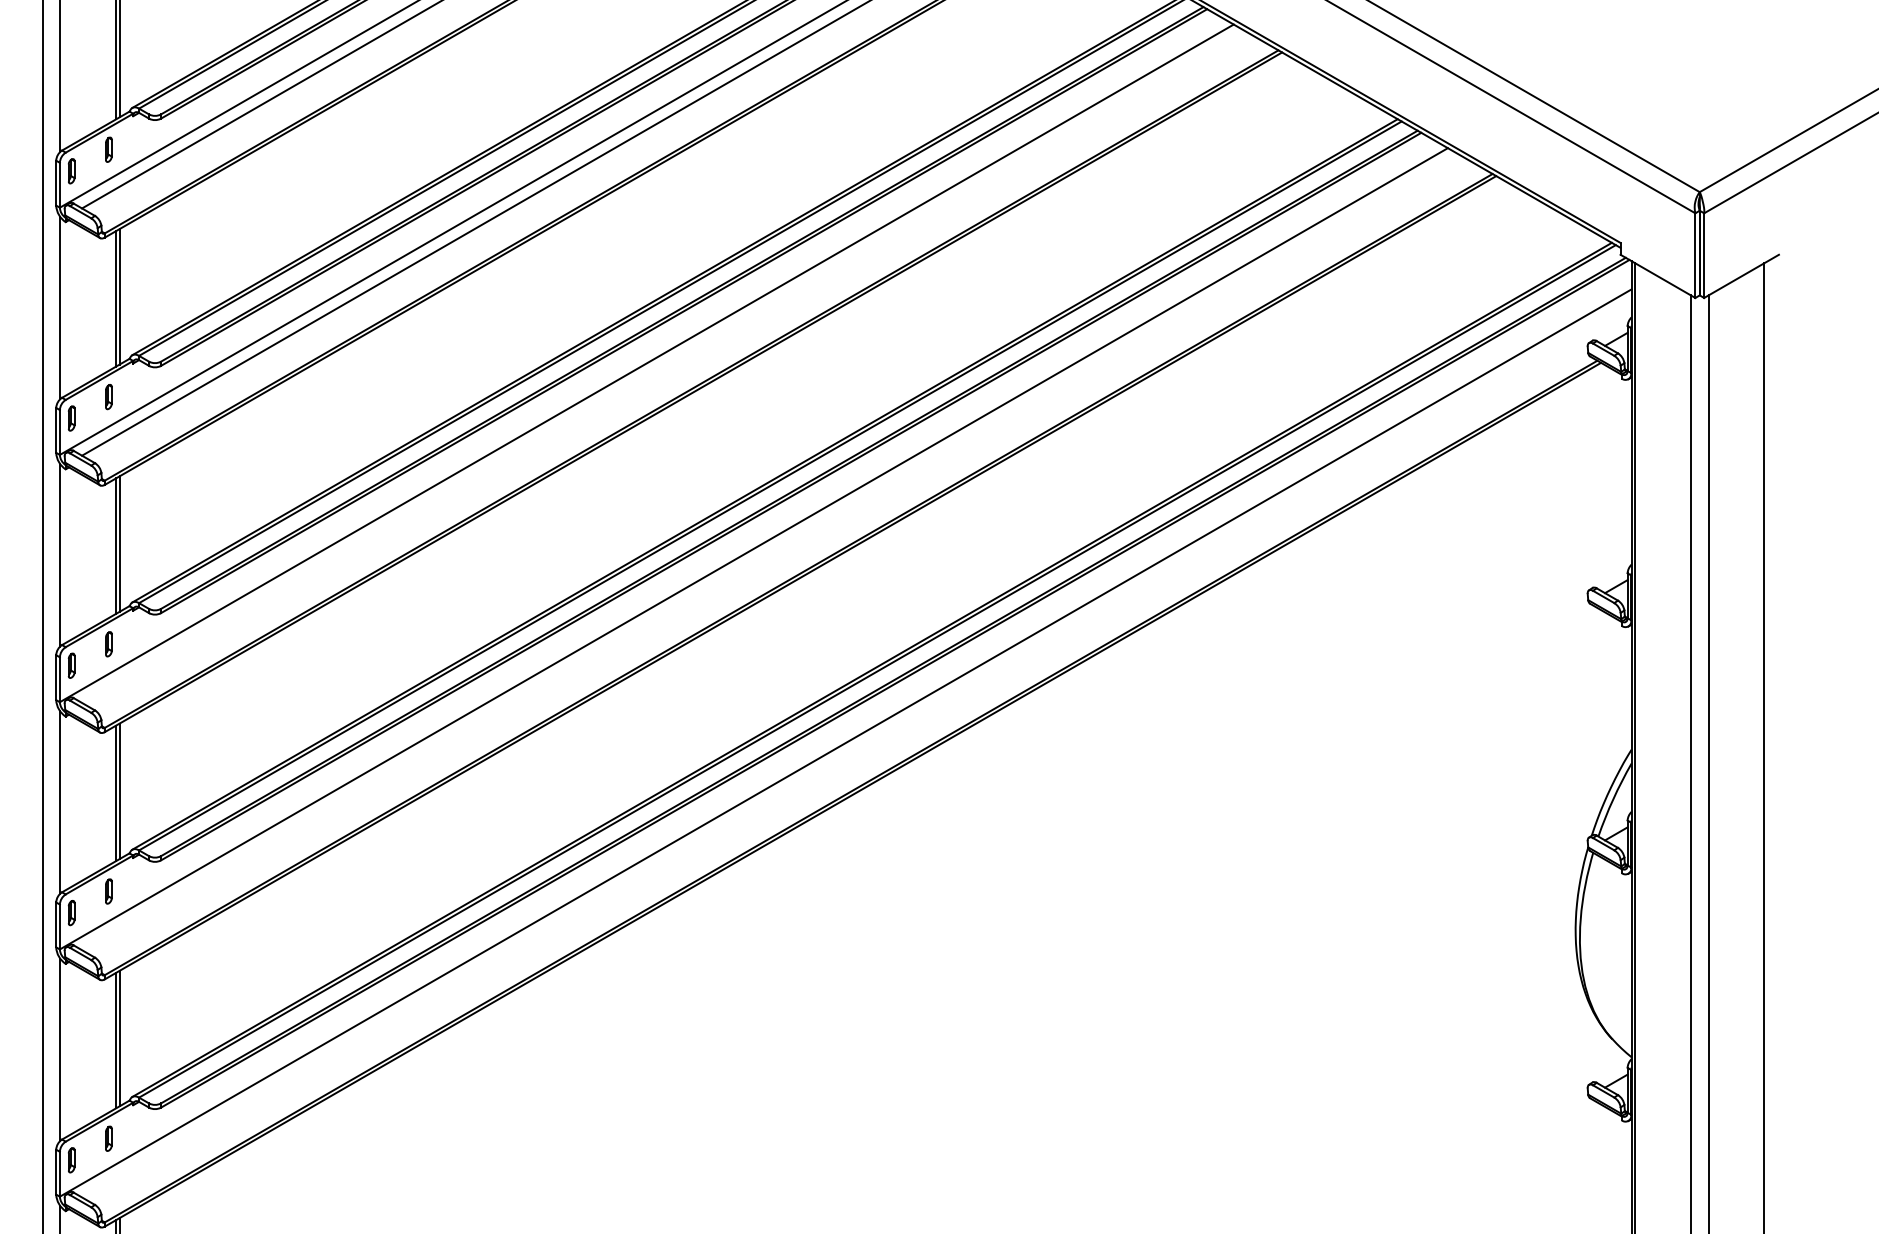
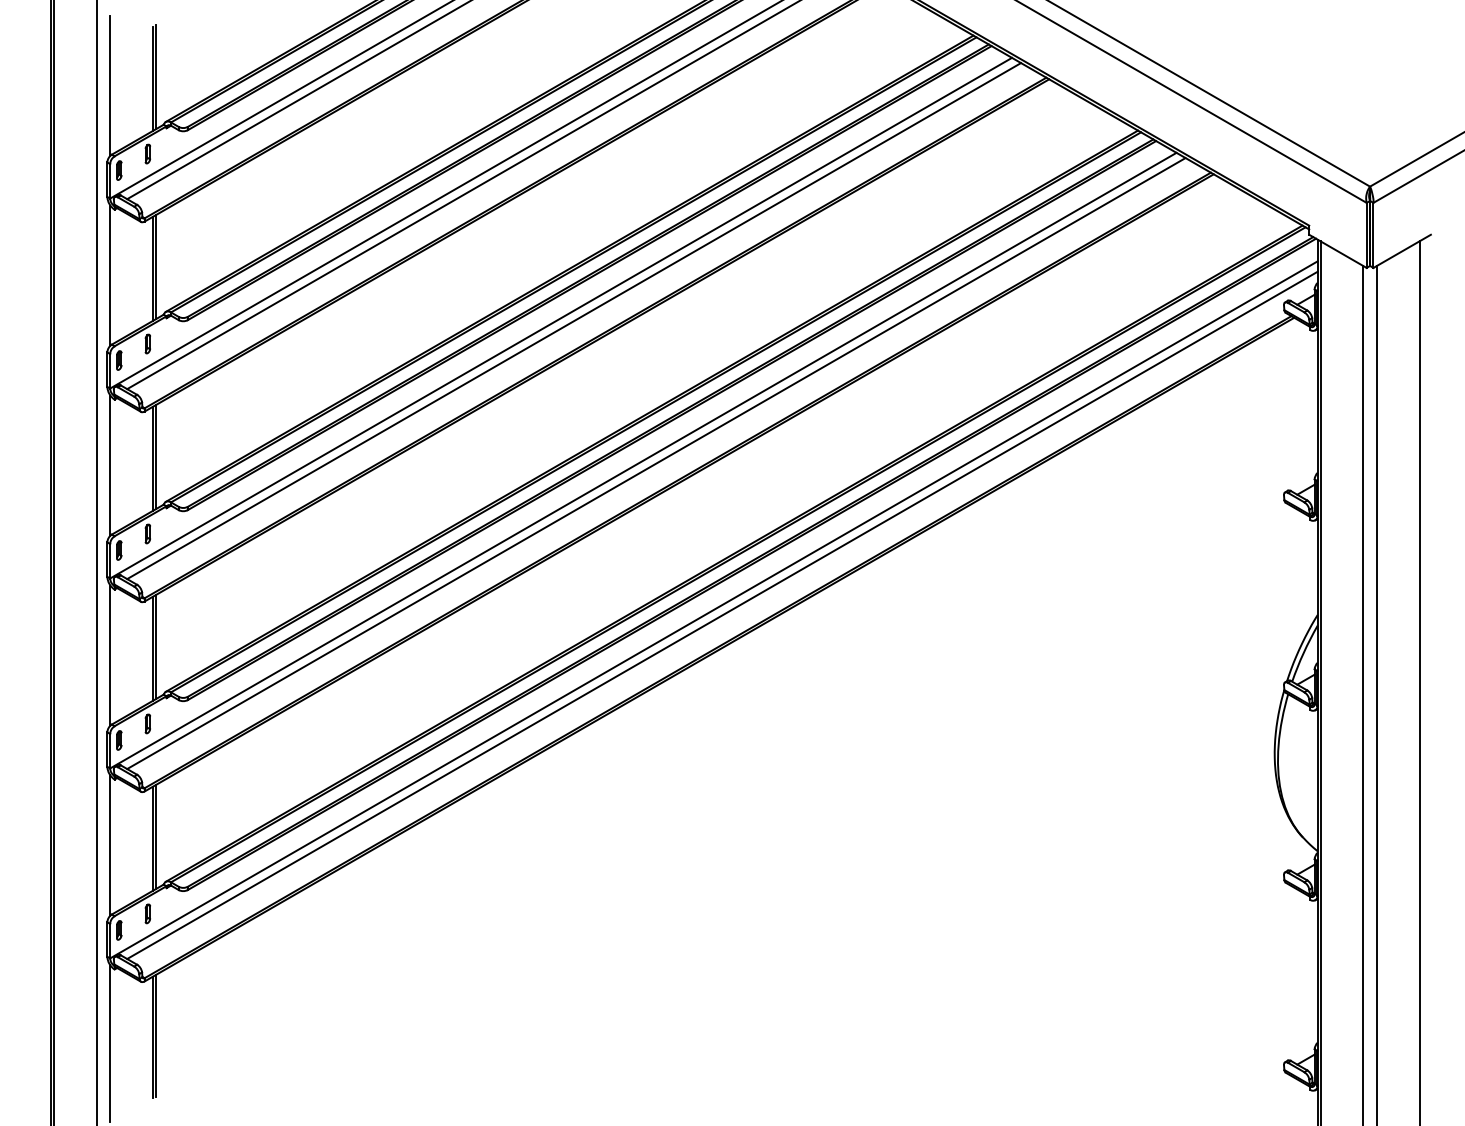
line: (664, 367) -> (574, 321), added
line: (770, 552) -> (656, 463), added
line: (856, 750) -> (722, 615), added

